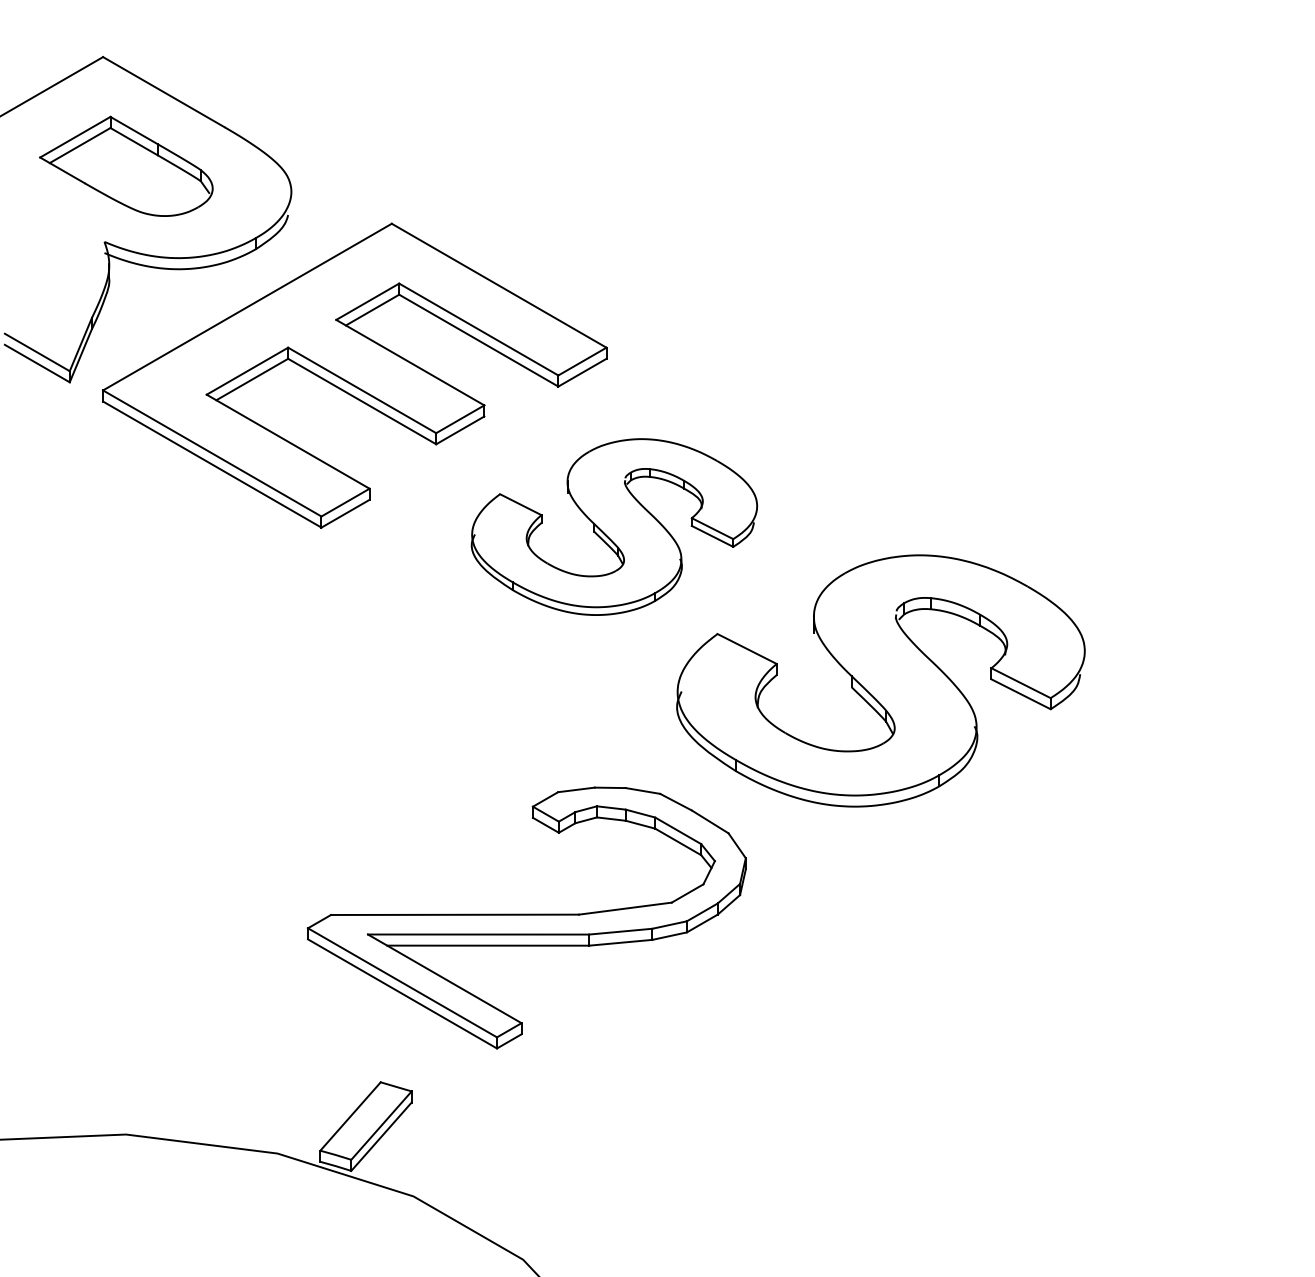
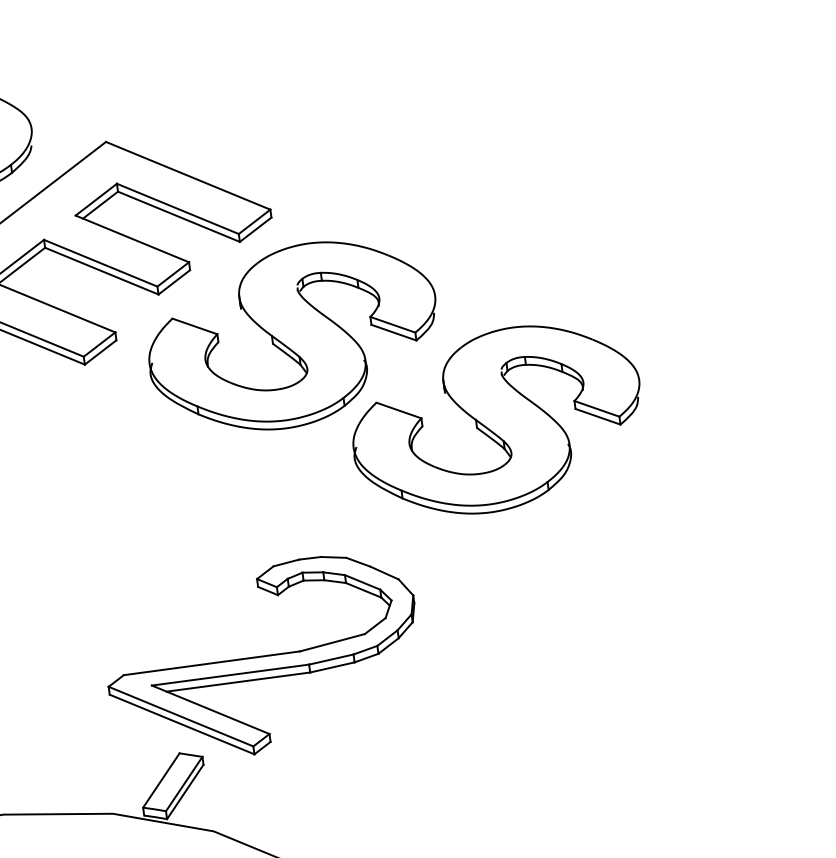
part: (614, 526) -> (293, 336), size x1.43
part: (526, 917) -> (262, 658), moved

